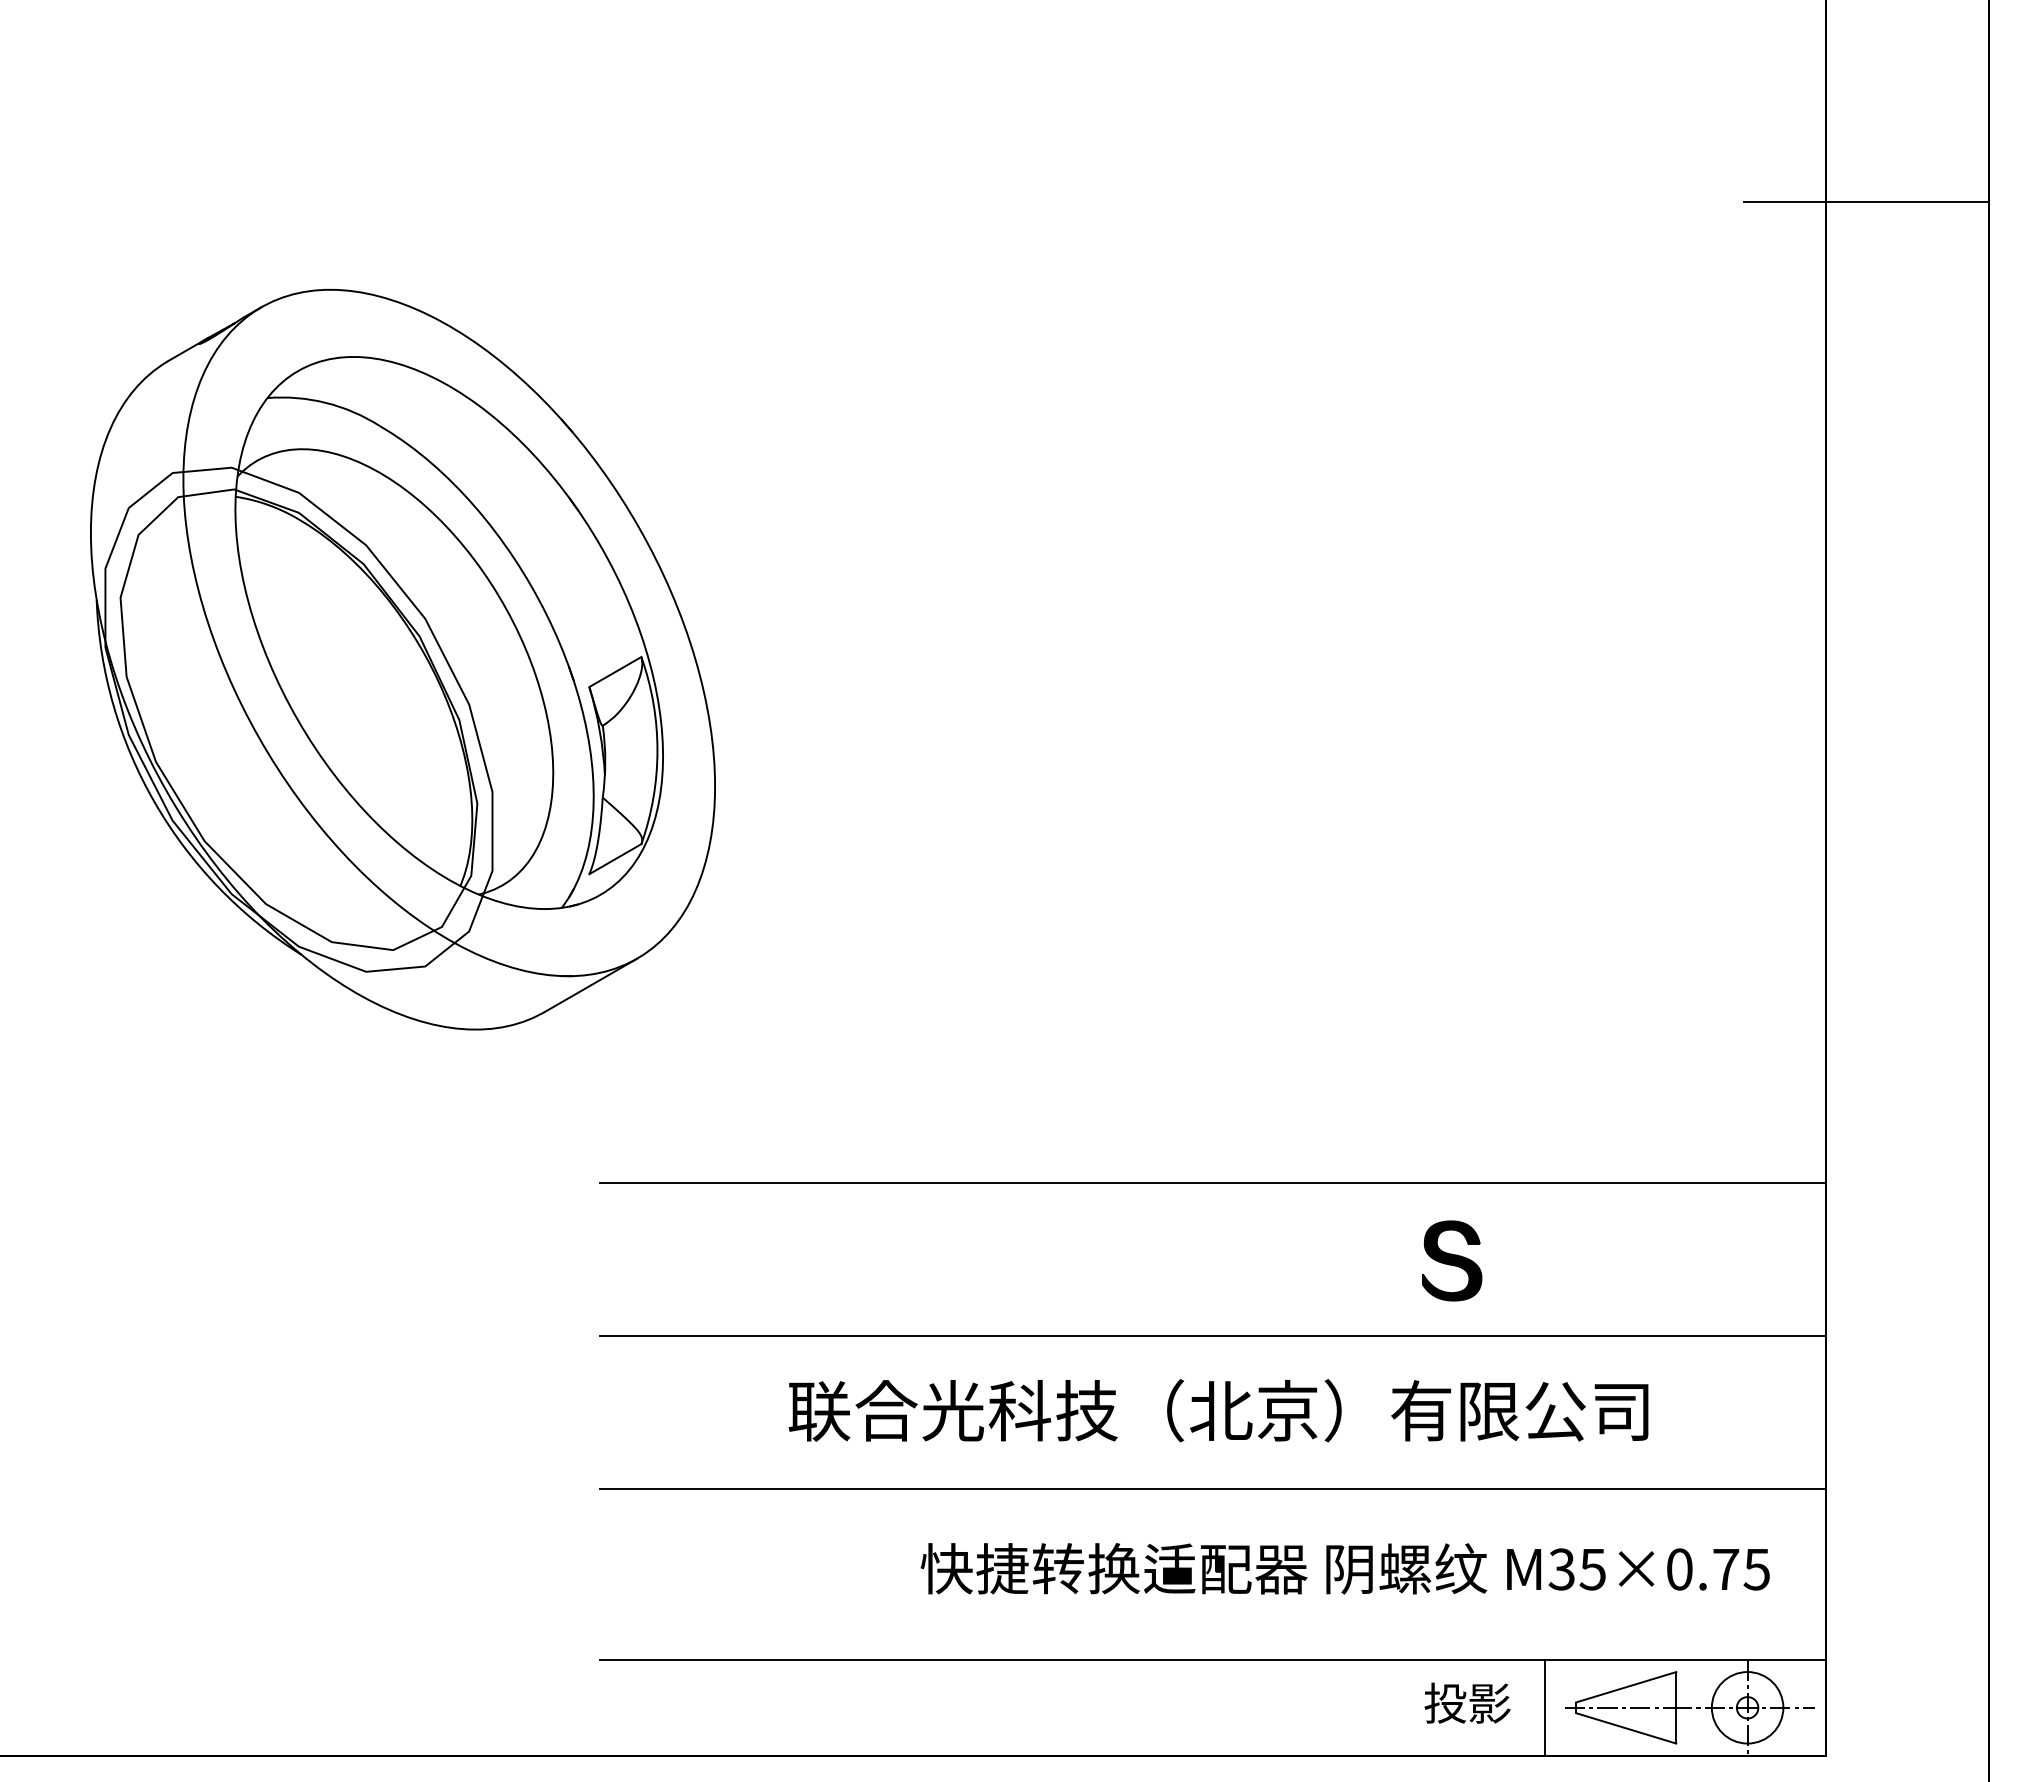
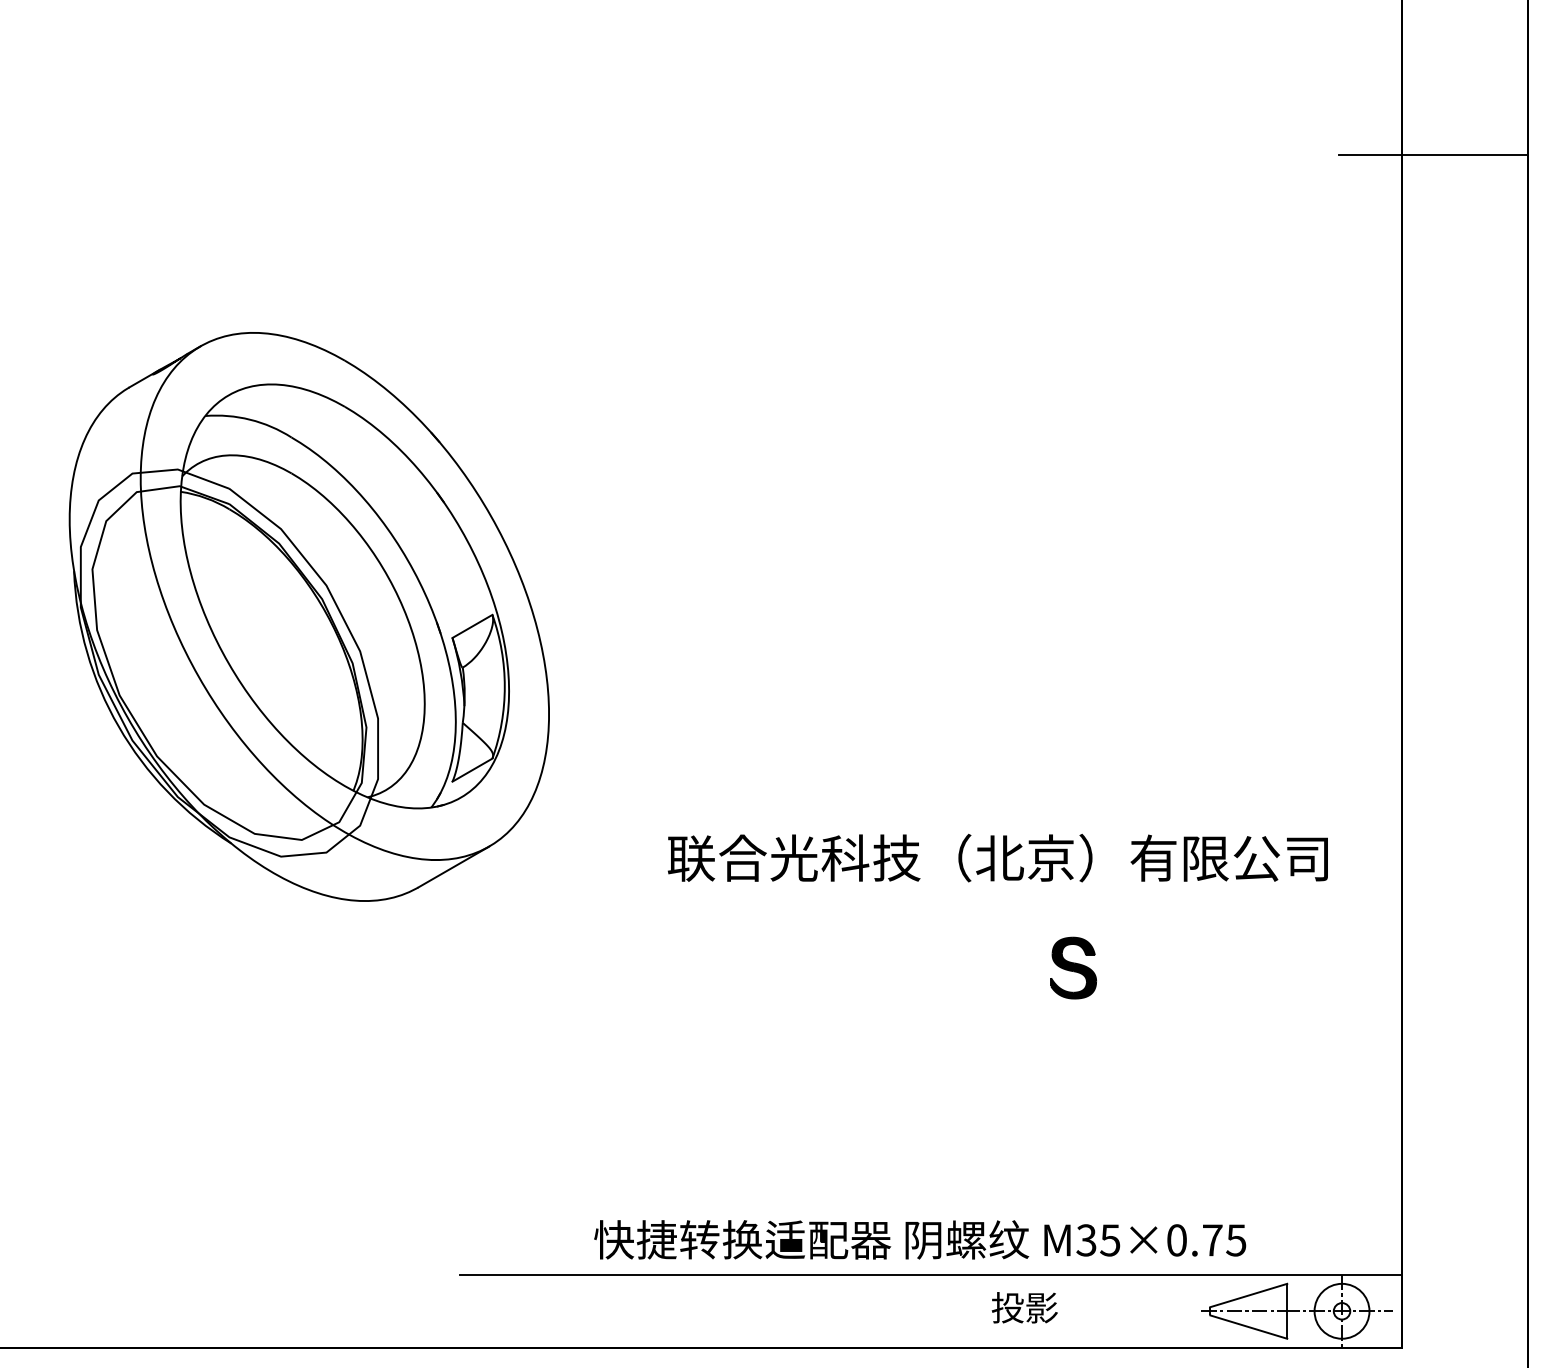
part: (402, 659) -> (308, 616), moved
line: (1212, 1183) -> (931, 908), removed
part: (1452, 1260) -> (1073, 967), moved
line: (1212, 1335) -> (931, 1025), removed
text: (1218, 1410) -> (997, 857), moved
line: (1212, 1488) -> (931, 1142), removed
text: (1344, 1568) -> (919, 1239), moved
text: (1467, 1702) -> (1024, 1307), moved
line: (1544, 1707) -> (1186, 1311), removed

